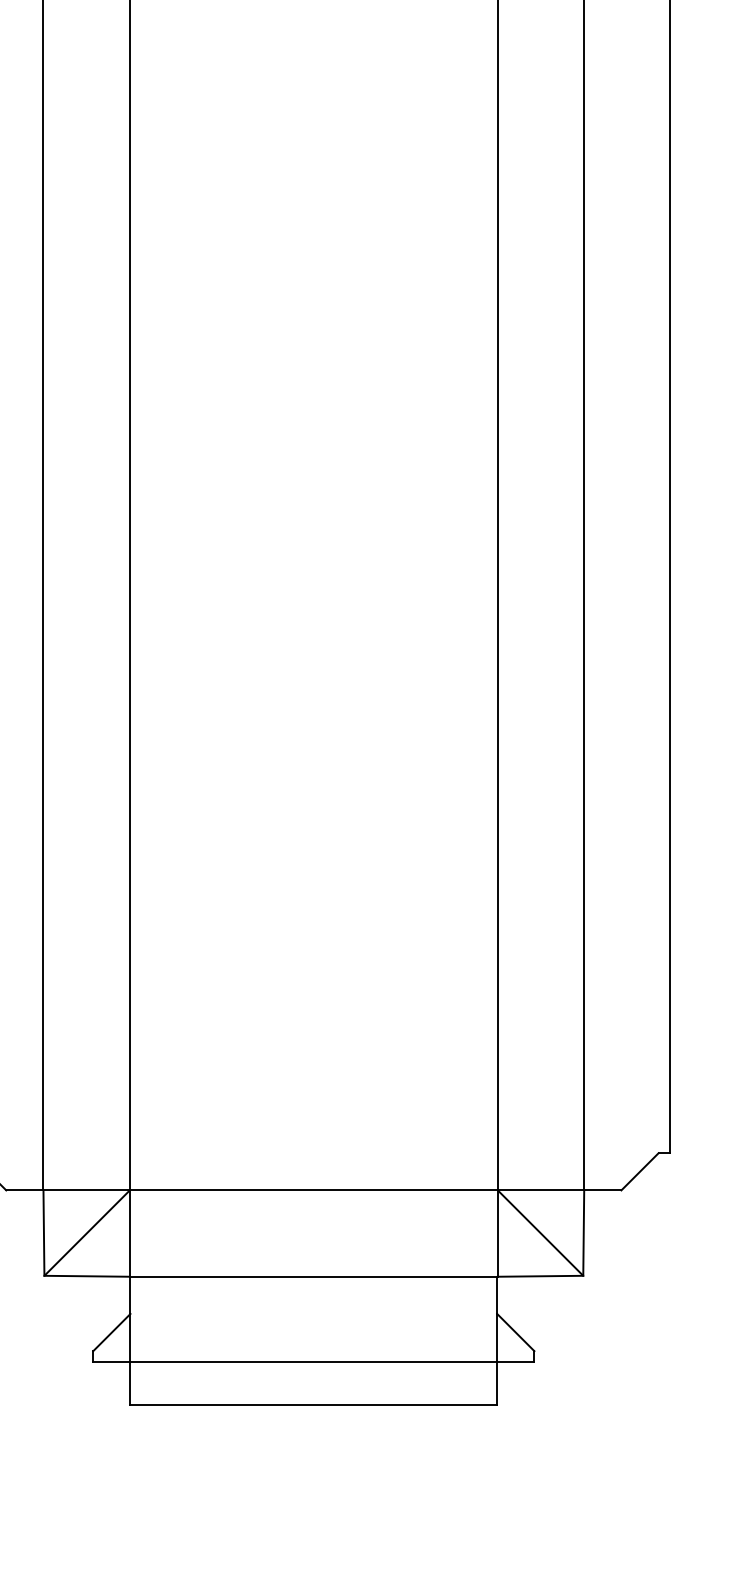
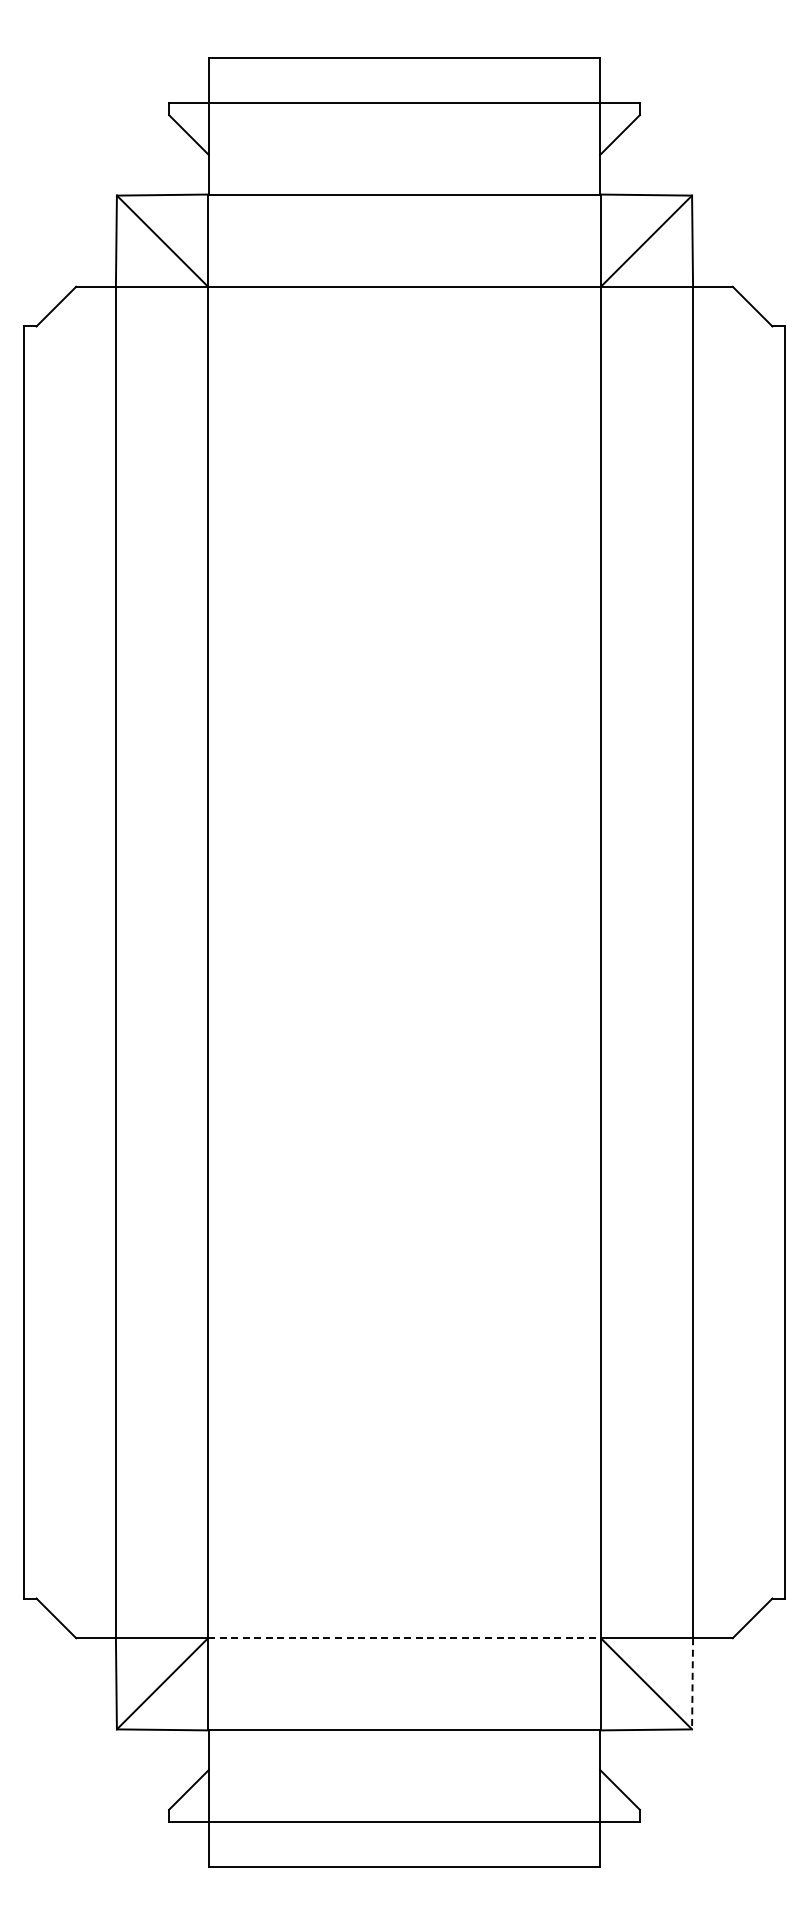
line: (313, 1190) -> (404, 1638), solid -> dashed
line: (583, 1232) -> (692, 1683), solid -> dashed

